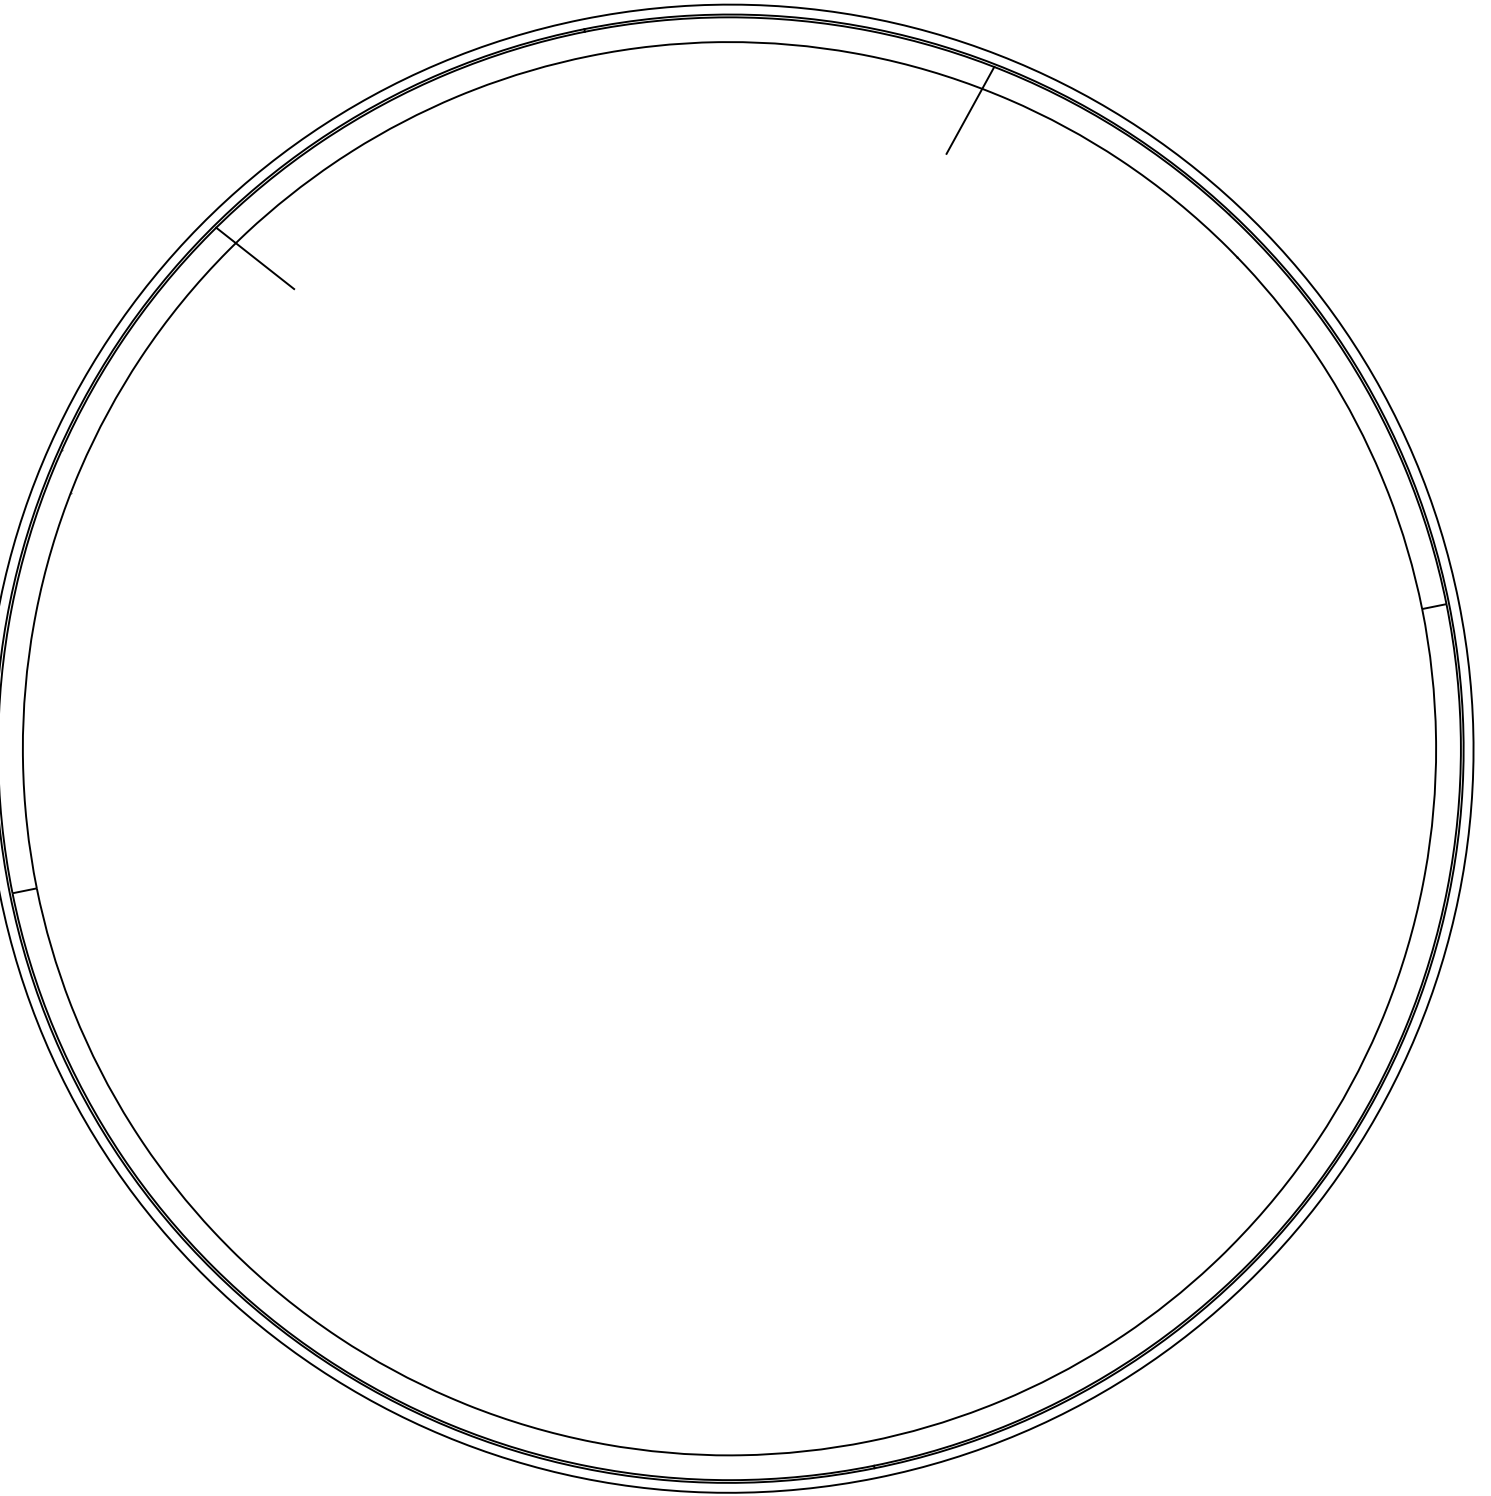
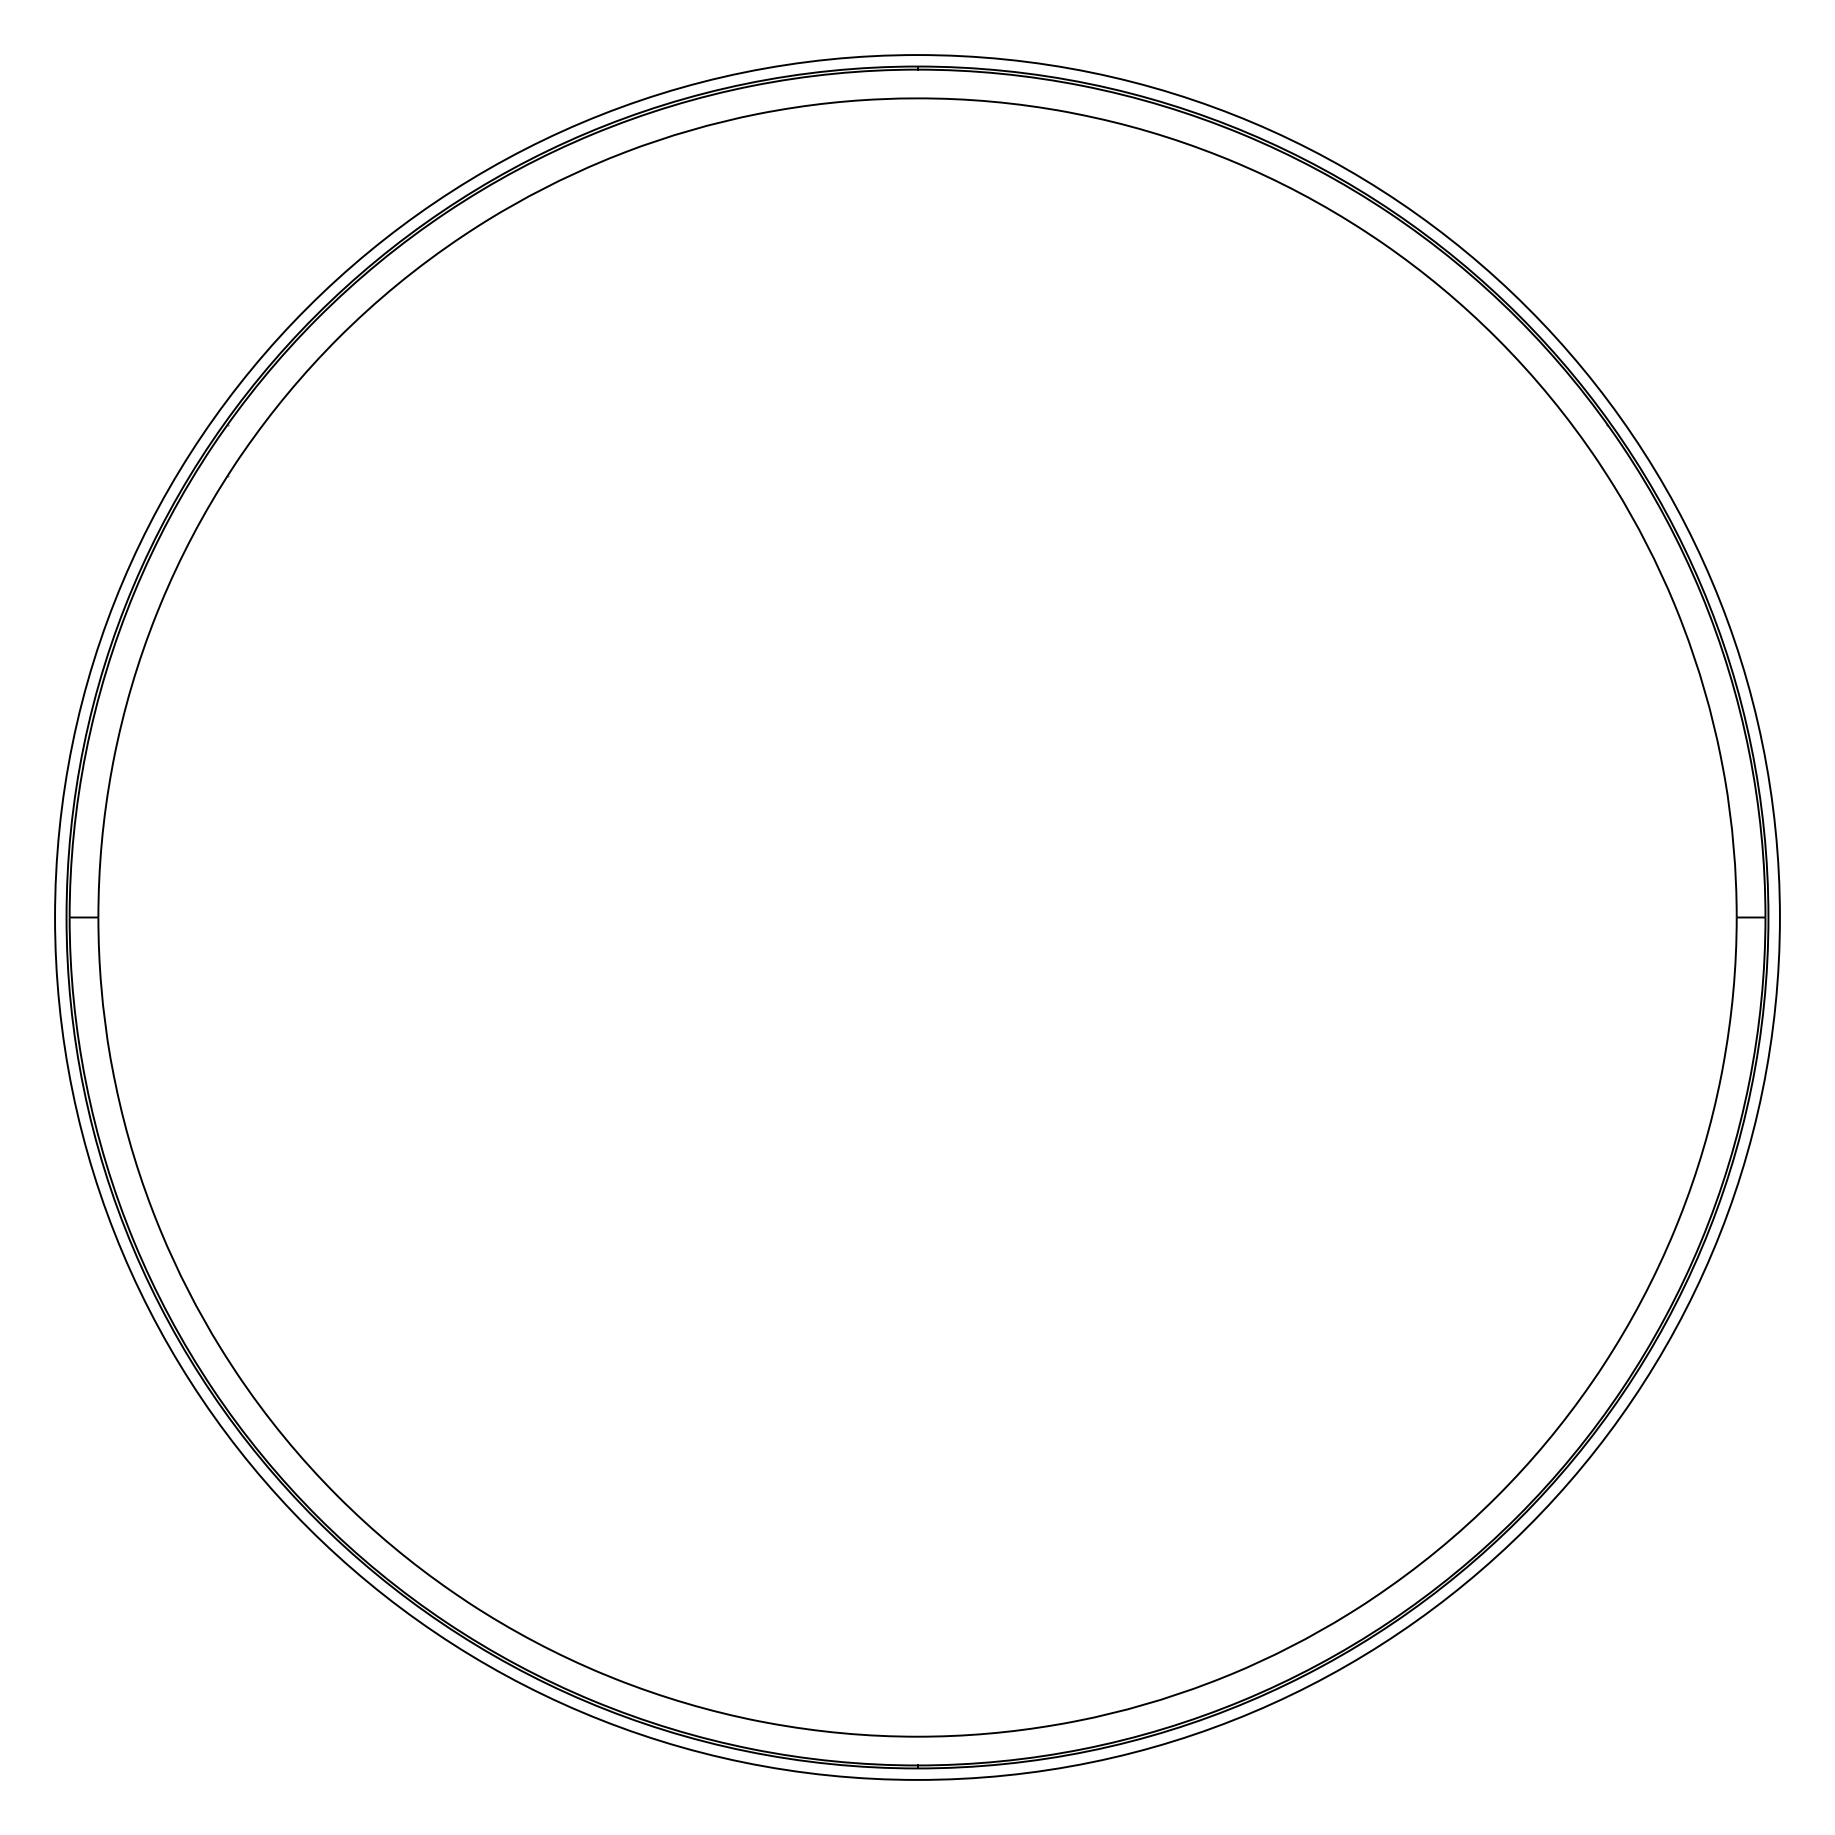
line: (970, 110) -> (1337, 247), removed
line: (254, 258) -> (490, 251), removed

